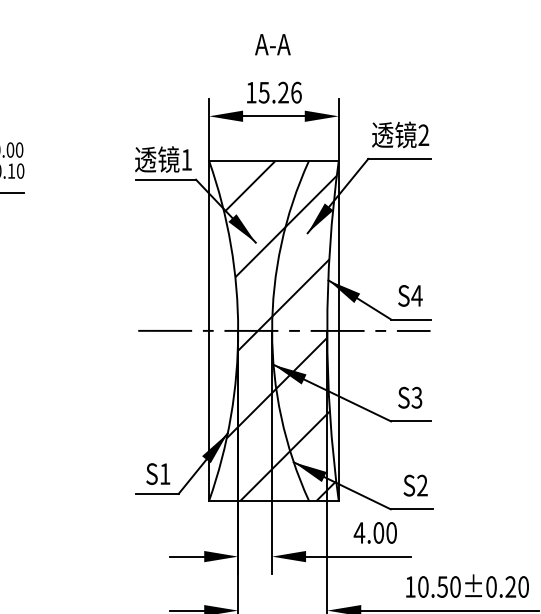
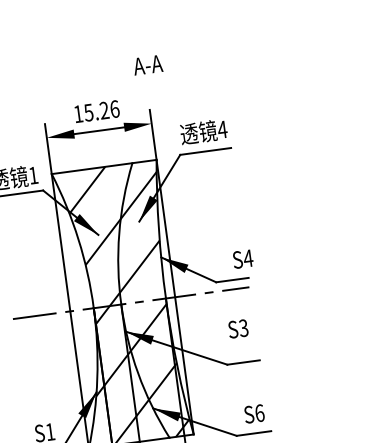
text: (272, 44) -> (147, 65), moved
text: (423, 134) -> (222, 129), 2 -> 4
text: (410, 295) -> (243, 258), moved
text: (410, 397) -> (238, 328), moved
text: (422, 485) -> (259, 413), S2 -> S6

